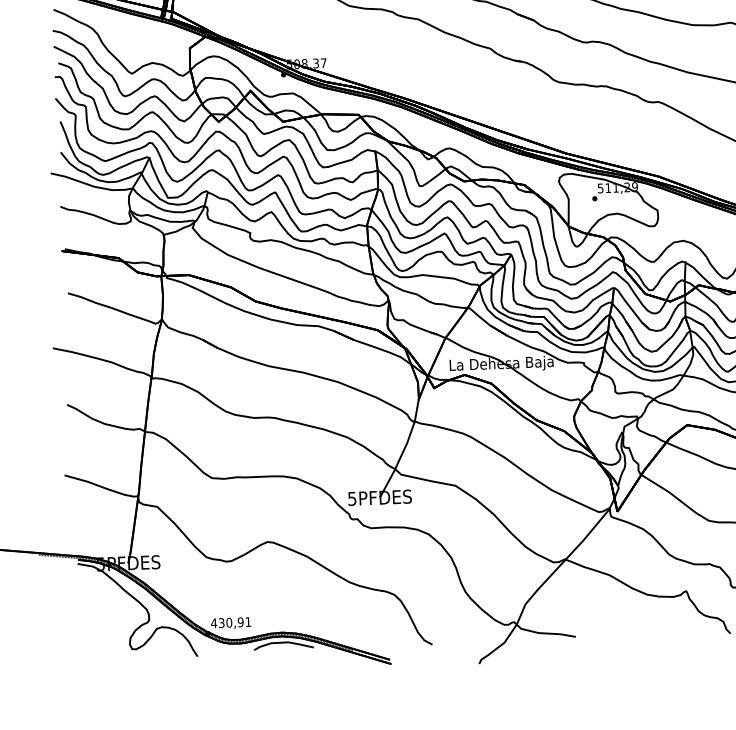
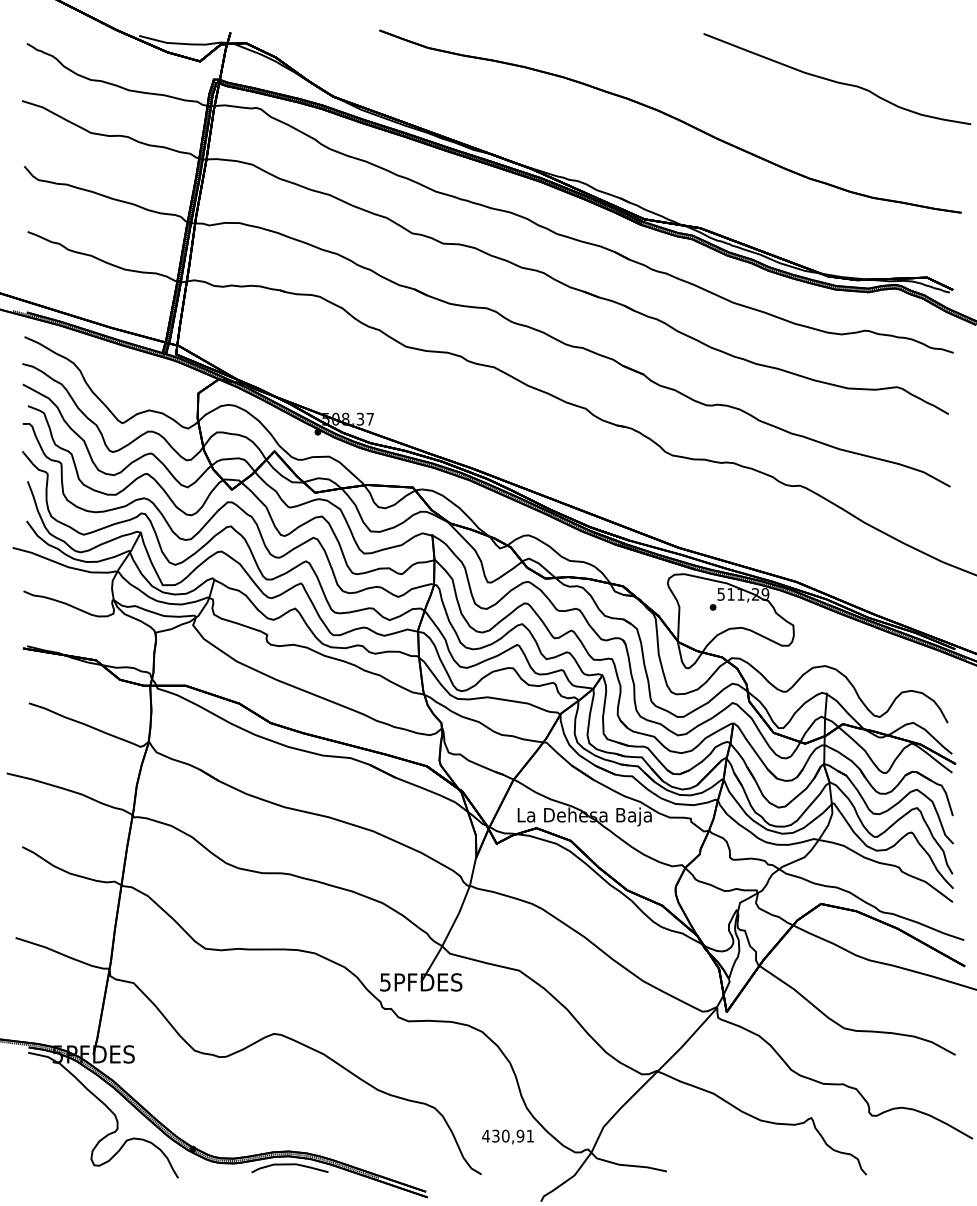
text: (230, 623) -> (507, 1136), moved

